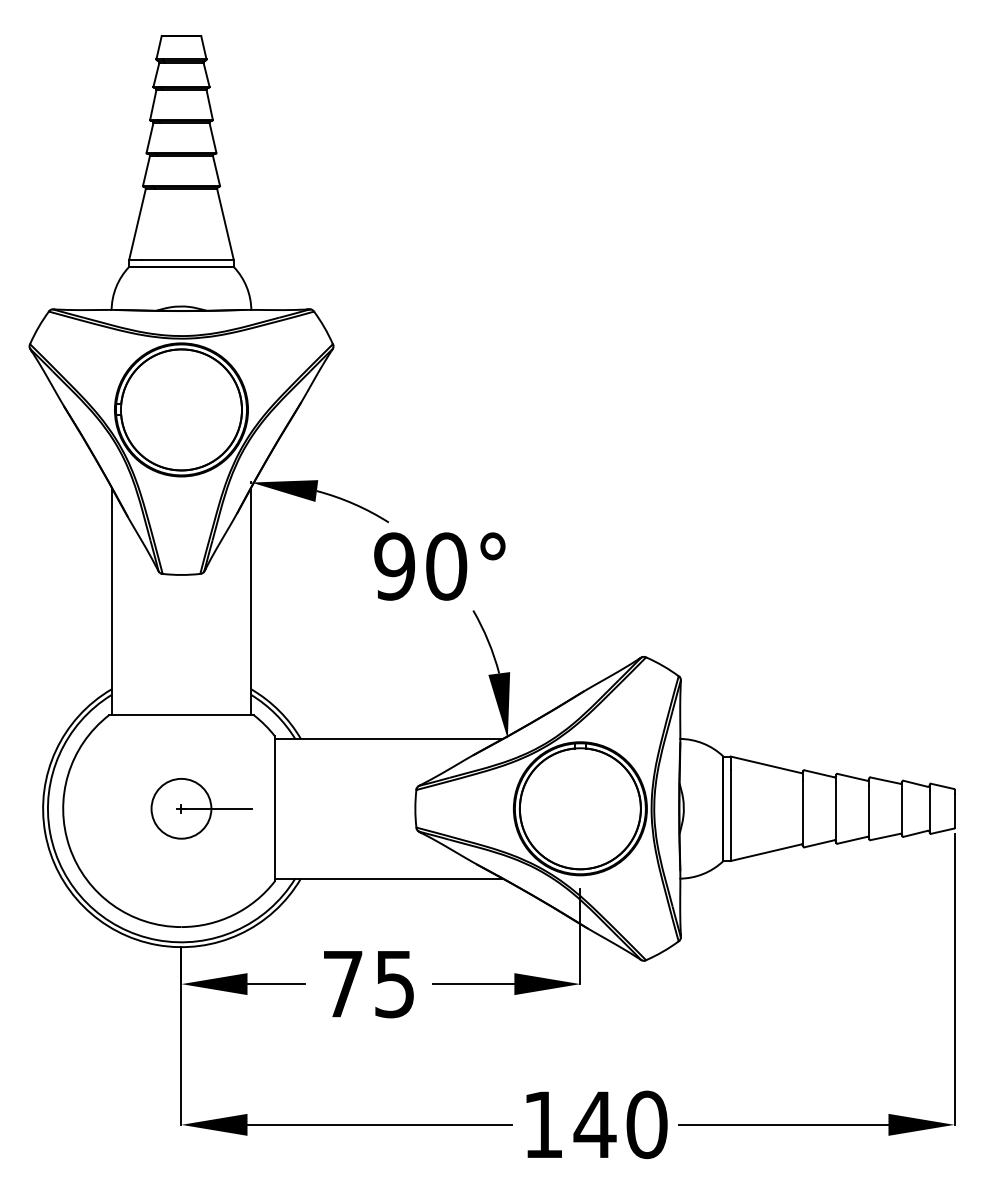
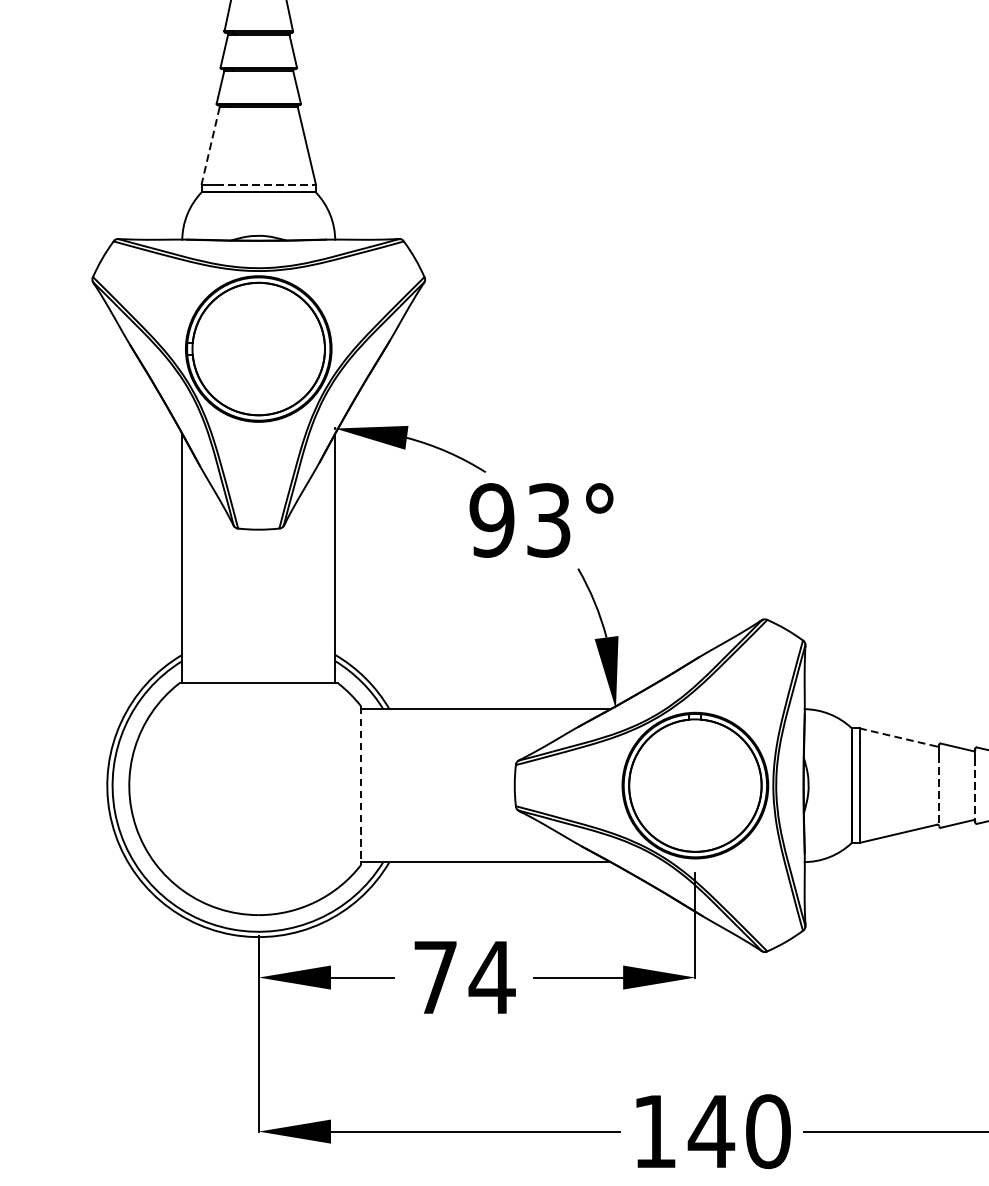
line: (137, 224) -> (210, 146), solid -> dashed
line: (188, 259) -> (266, 184), solid -> dashed
text: (446, 566) -> (548, 520), 90° -> 93°
line: (765, 764) -> (898, 737), solid -> dashed
part: (201, 808) -> (280, 785), removed
line: (275, 809) -> (361, 786), solid -> dashed
line: (803, 813) -> (939, 790), solid -> dashed
line: (836, 813) -> (975, 790), solid -> dashed
text: (394, 984) -> (491, 977), 75 -> 74

